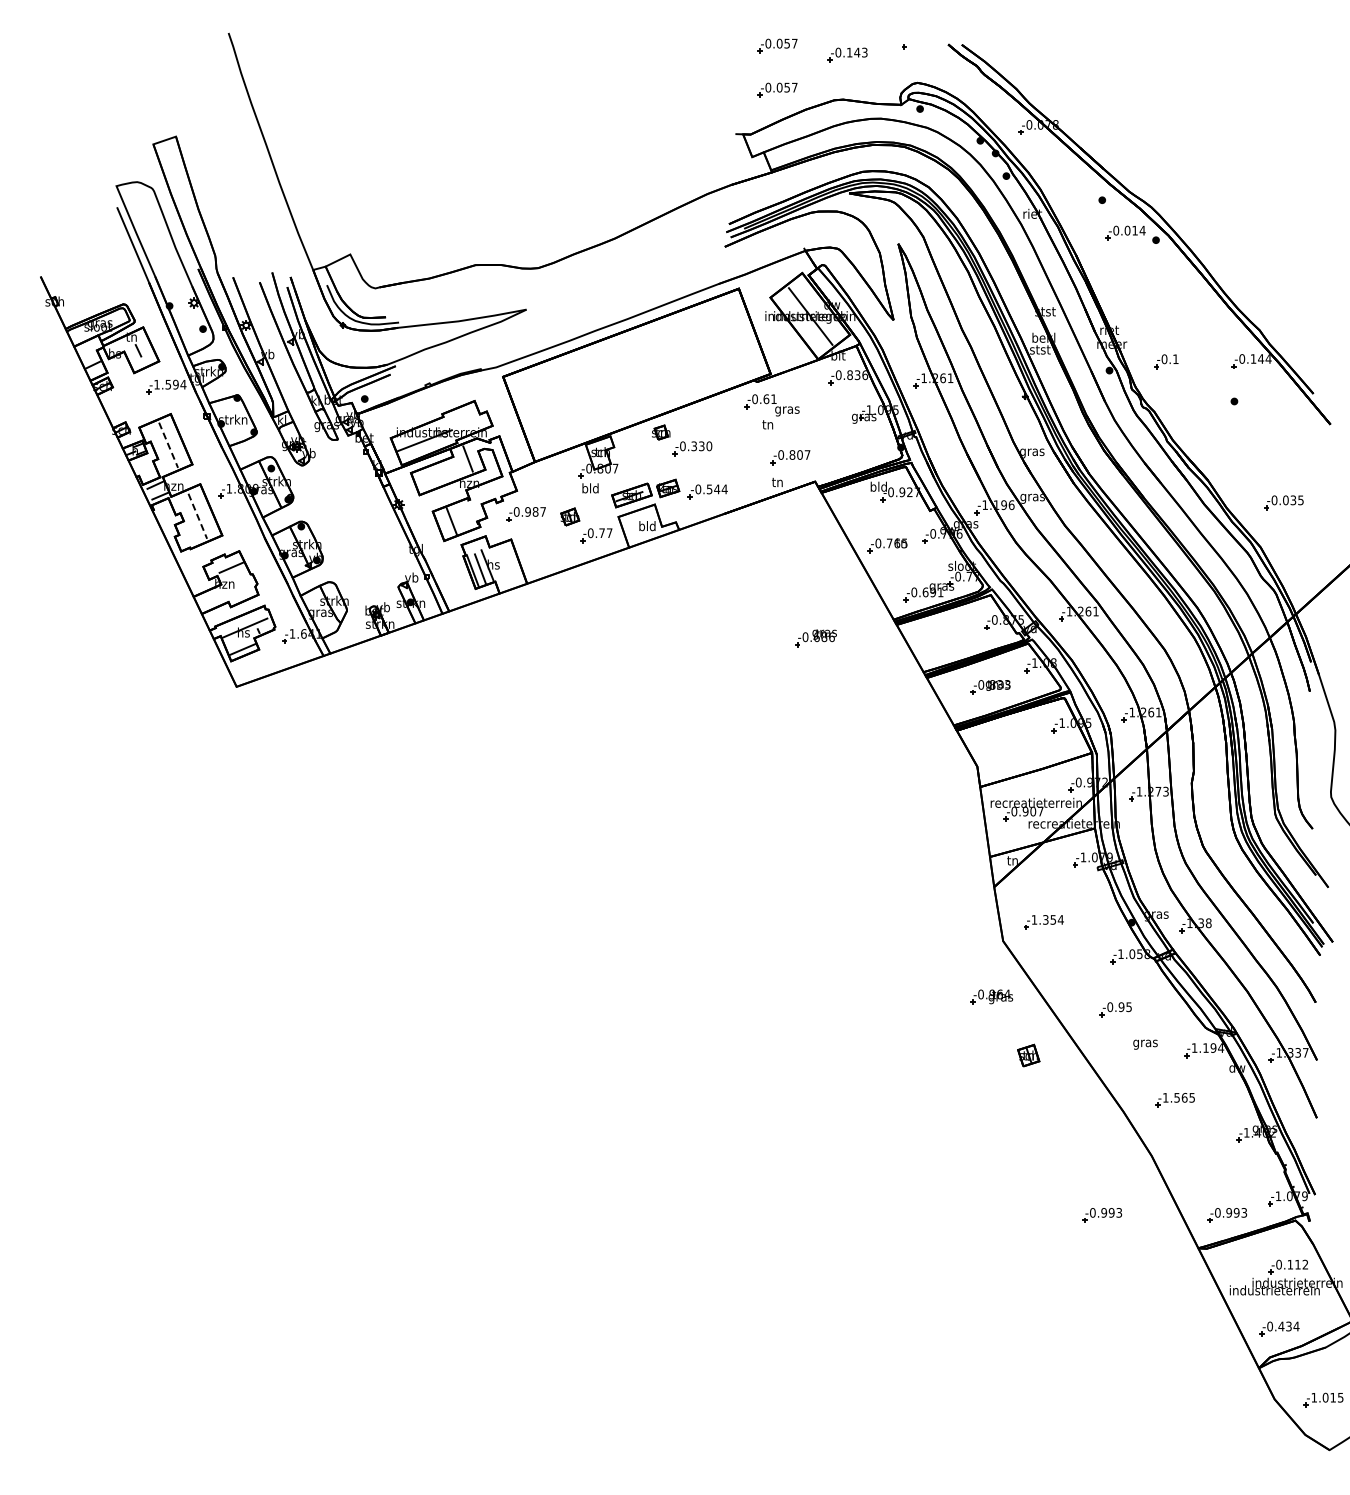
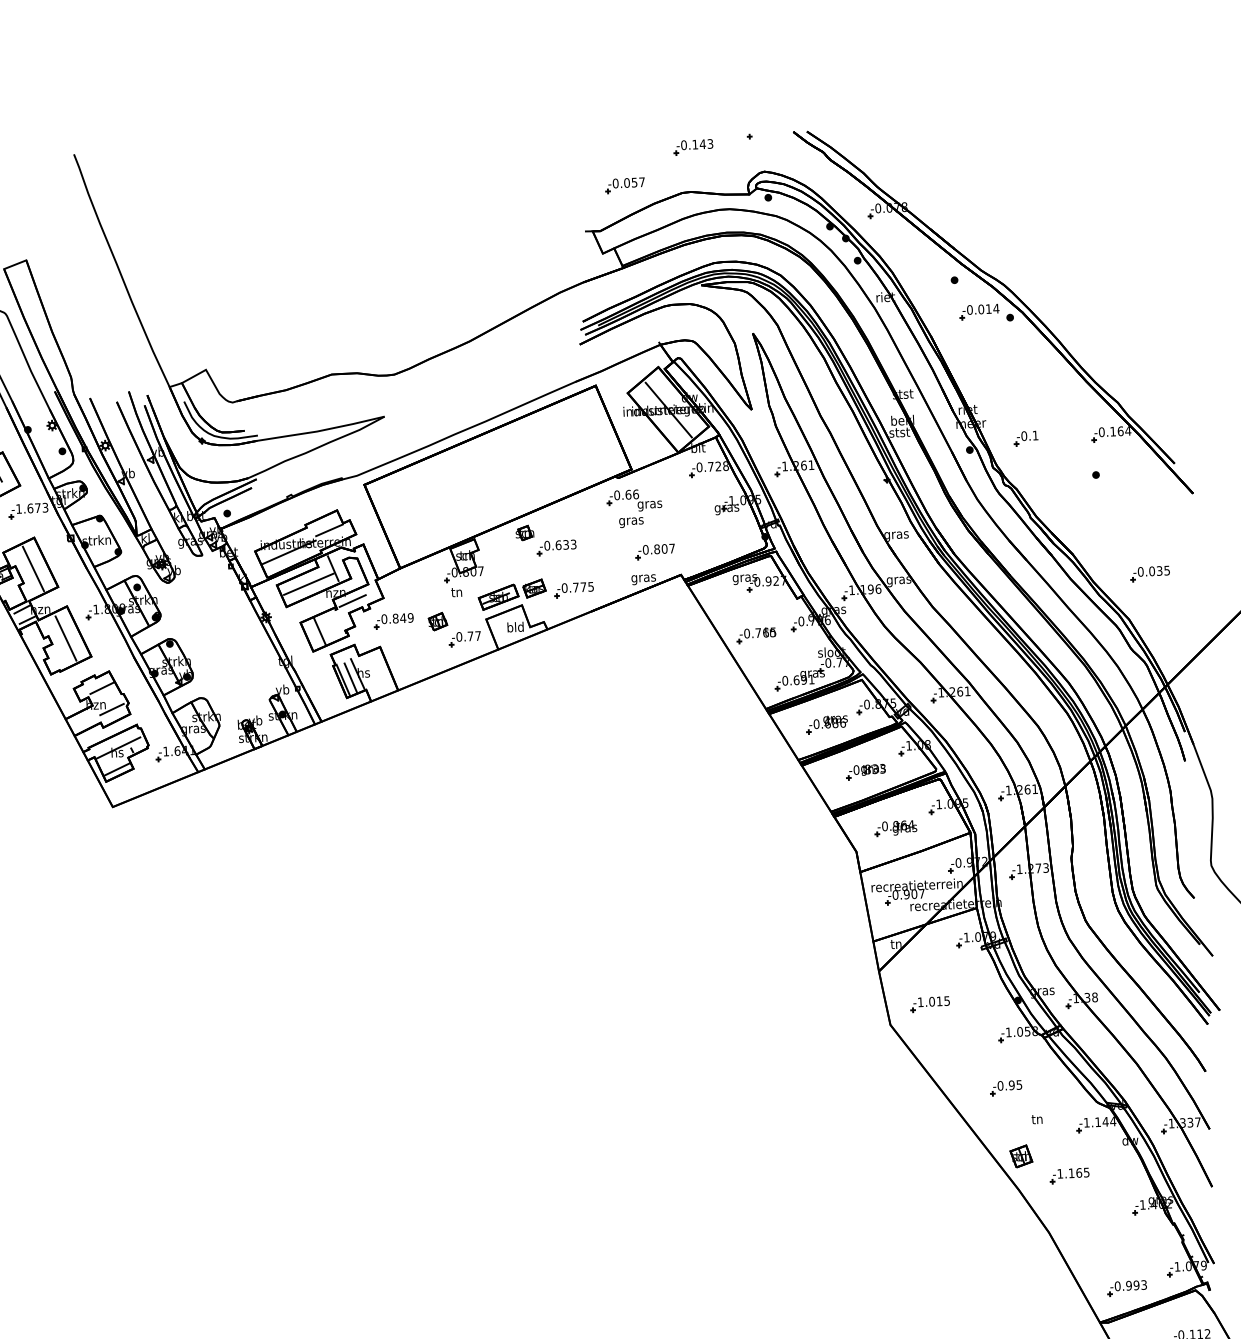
part: (777, 45) -> (622, 140), removed
text: (1260, 358) -> (1120, 430), -0.144 -> -0.164
text: (857, 375) -> (718, 466), -0.836 -> -0.728
text: (175, 384) -> (37, 507), -1.594 -> -1.673
text: (773, 399) -> (635, 494), -0.61 -> -0.66
line: (465, 420) -> (328, 530), added
text: (767, 426) -> (630, 522), tn -> gras
line: (168, 445) -> (33, 569), dashed -> solid
text: (701, 446) -> (565, 545), -0.330 -> -0.633
line: (442, 473) -> (308, 584), added
text: (777, 483) -> (643, 578), tn -> gras
text: (878, 487) -> (744, 577), bld -> gras
text: (590, 488) -> (456, 592), bld -> tn
text: (716, 489) -> (582, 587), -0.544 -> -0.775
line: (485, 492) -> (352, 601), added
text: (535, 511) -> (403, 617), -0.987 -> -0.849
line: (198, 516) -> (66, 638), dashed -> solid
line: (240, 589) -> (112, 709), added
part: (815, 638) -> (826, 725), moved
text: (1052, 919) -> (938, 1001), -1.354 -> -1.015
part: (991, 996) -> (895, 827), moved
text: (1145, 1043) -> (1037, 1120), gras -> tn
text: (1213, 1047) -> (1105, 1121), -1.194 -> -1.144
part: (1028, 1055) -> (1021, 1156), moved
text: (1176, 1097) -> (1070, 1172), -1.565 -> -1.165
part: (1101, 1215) -> (1001, 1294), removed

